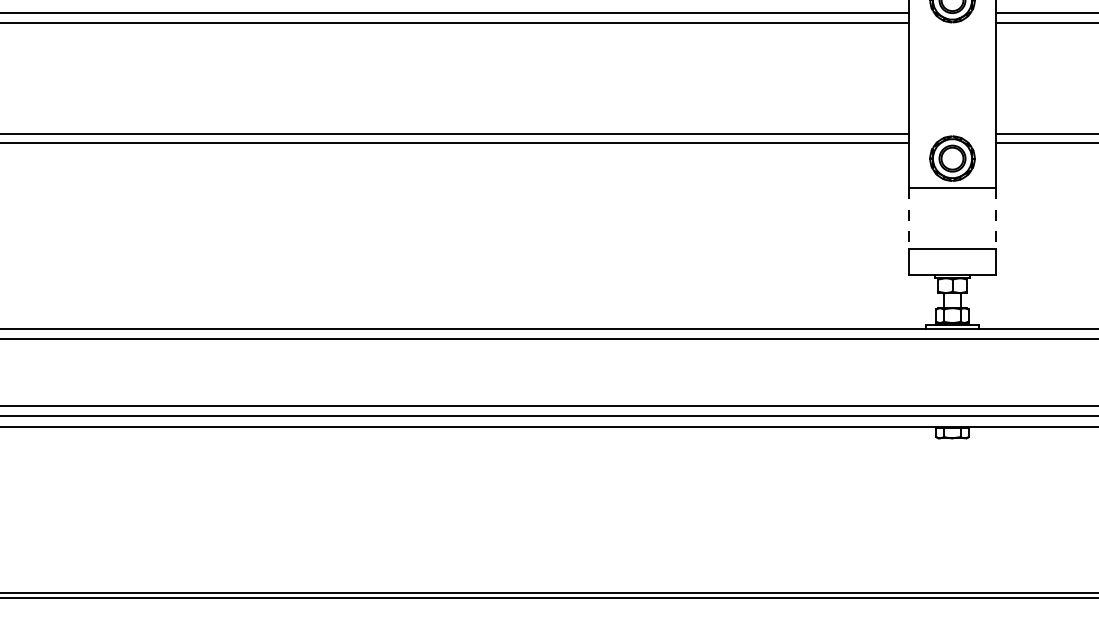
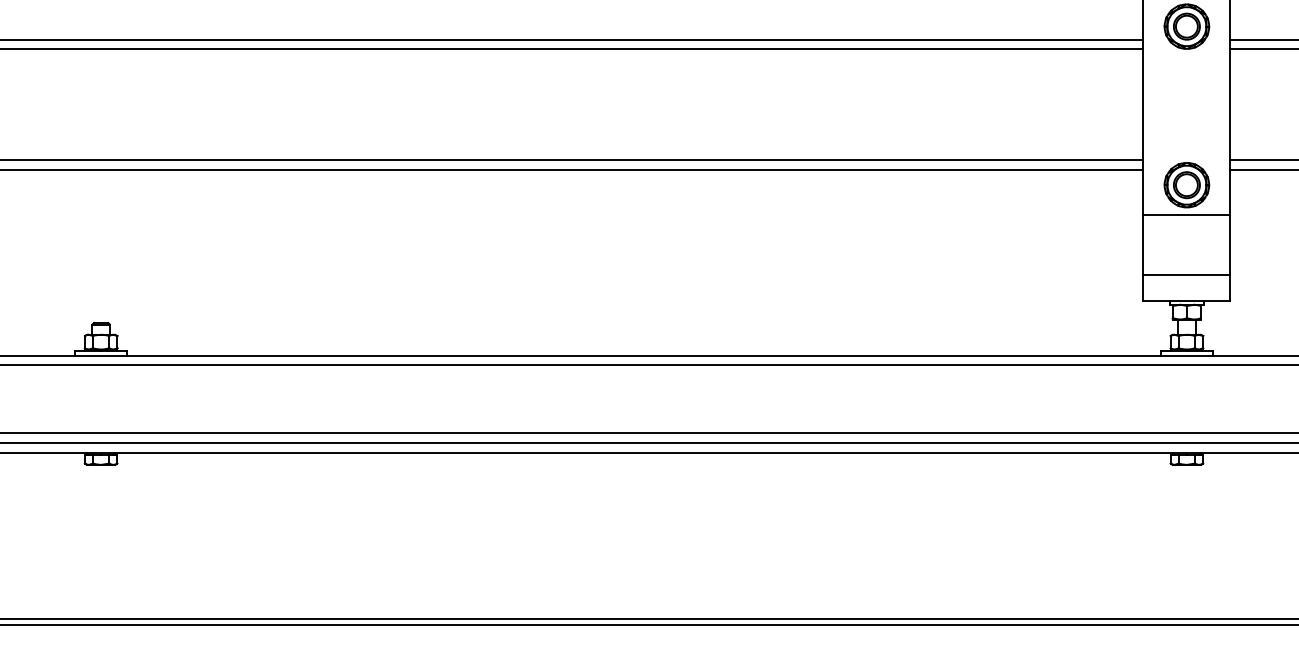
line: (909, 218) -> (1143, 245), dashed -> solid
line: (996, 218) -> (1230, 245), dashed -> solid

